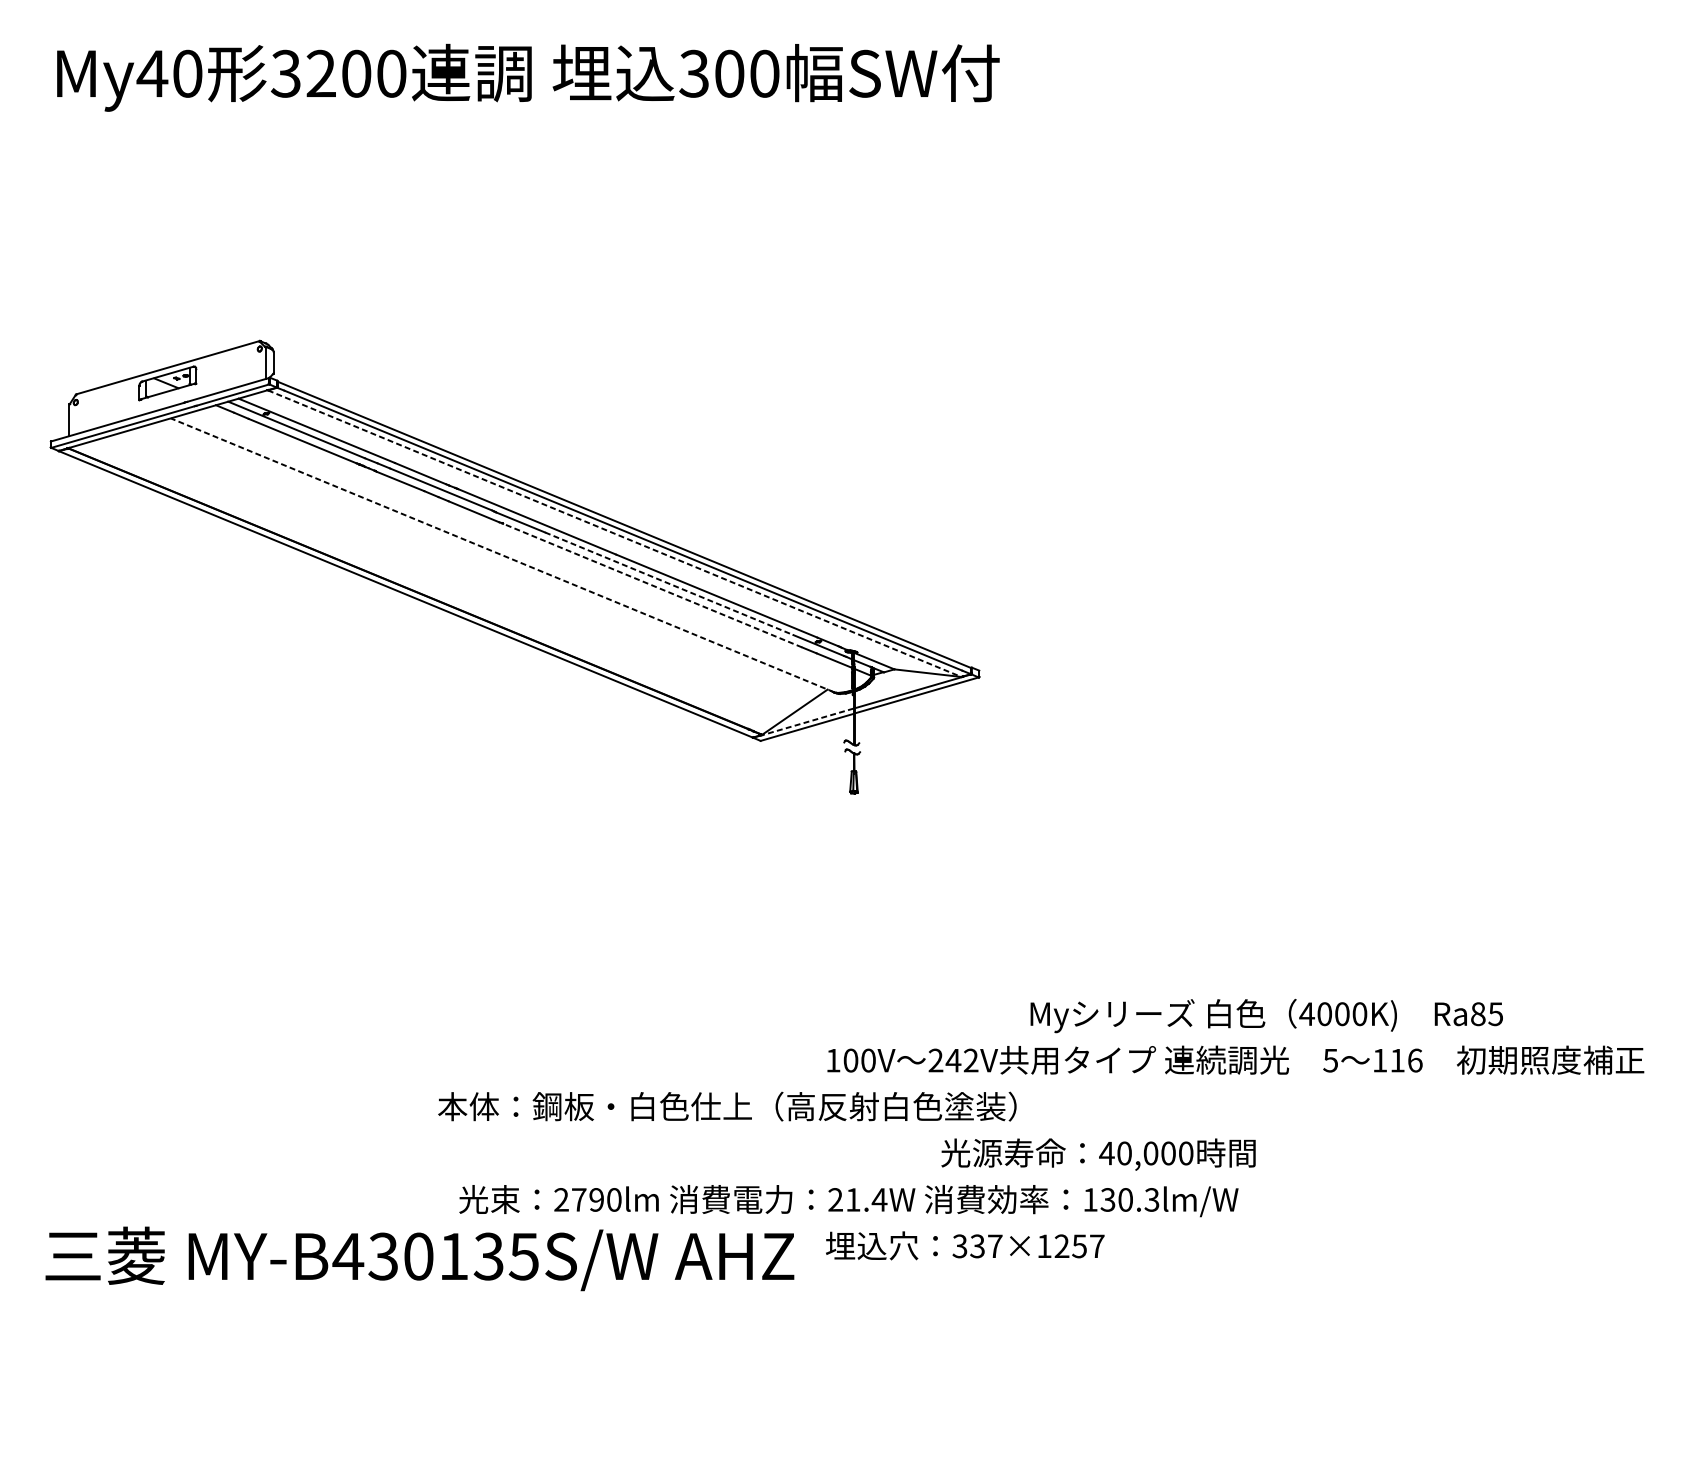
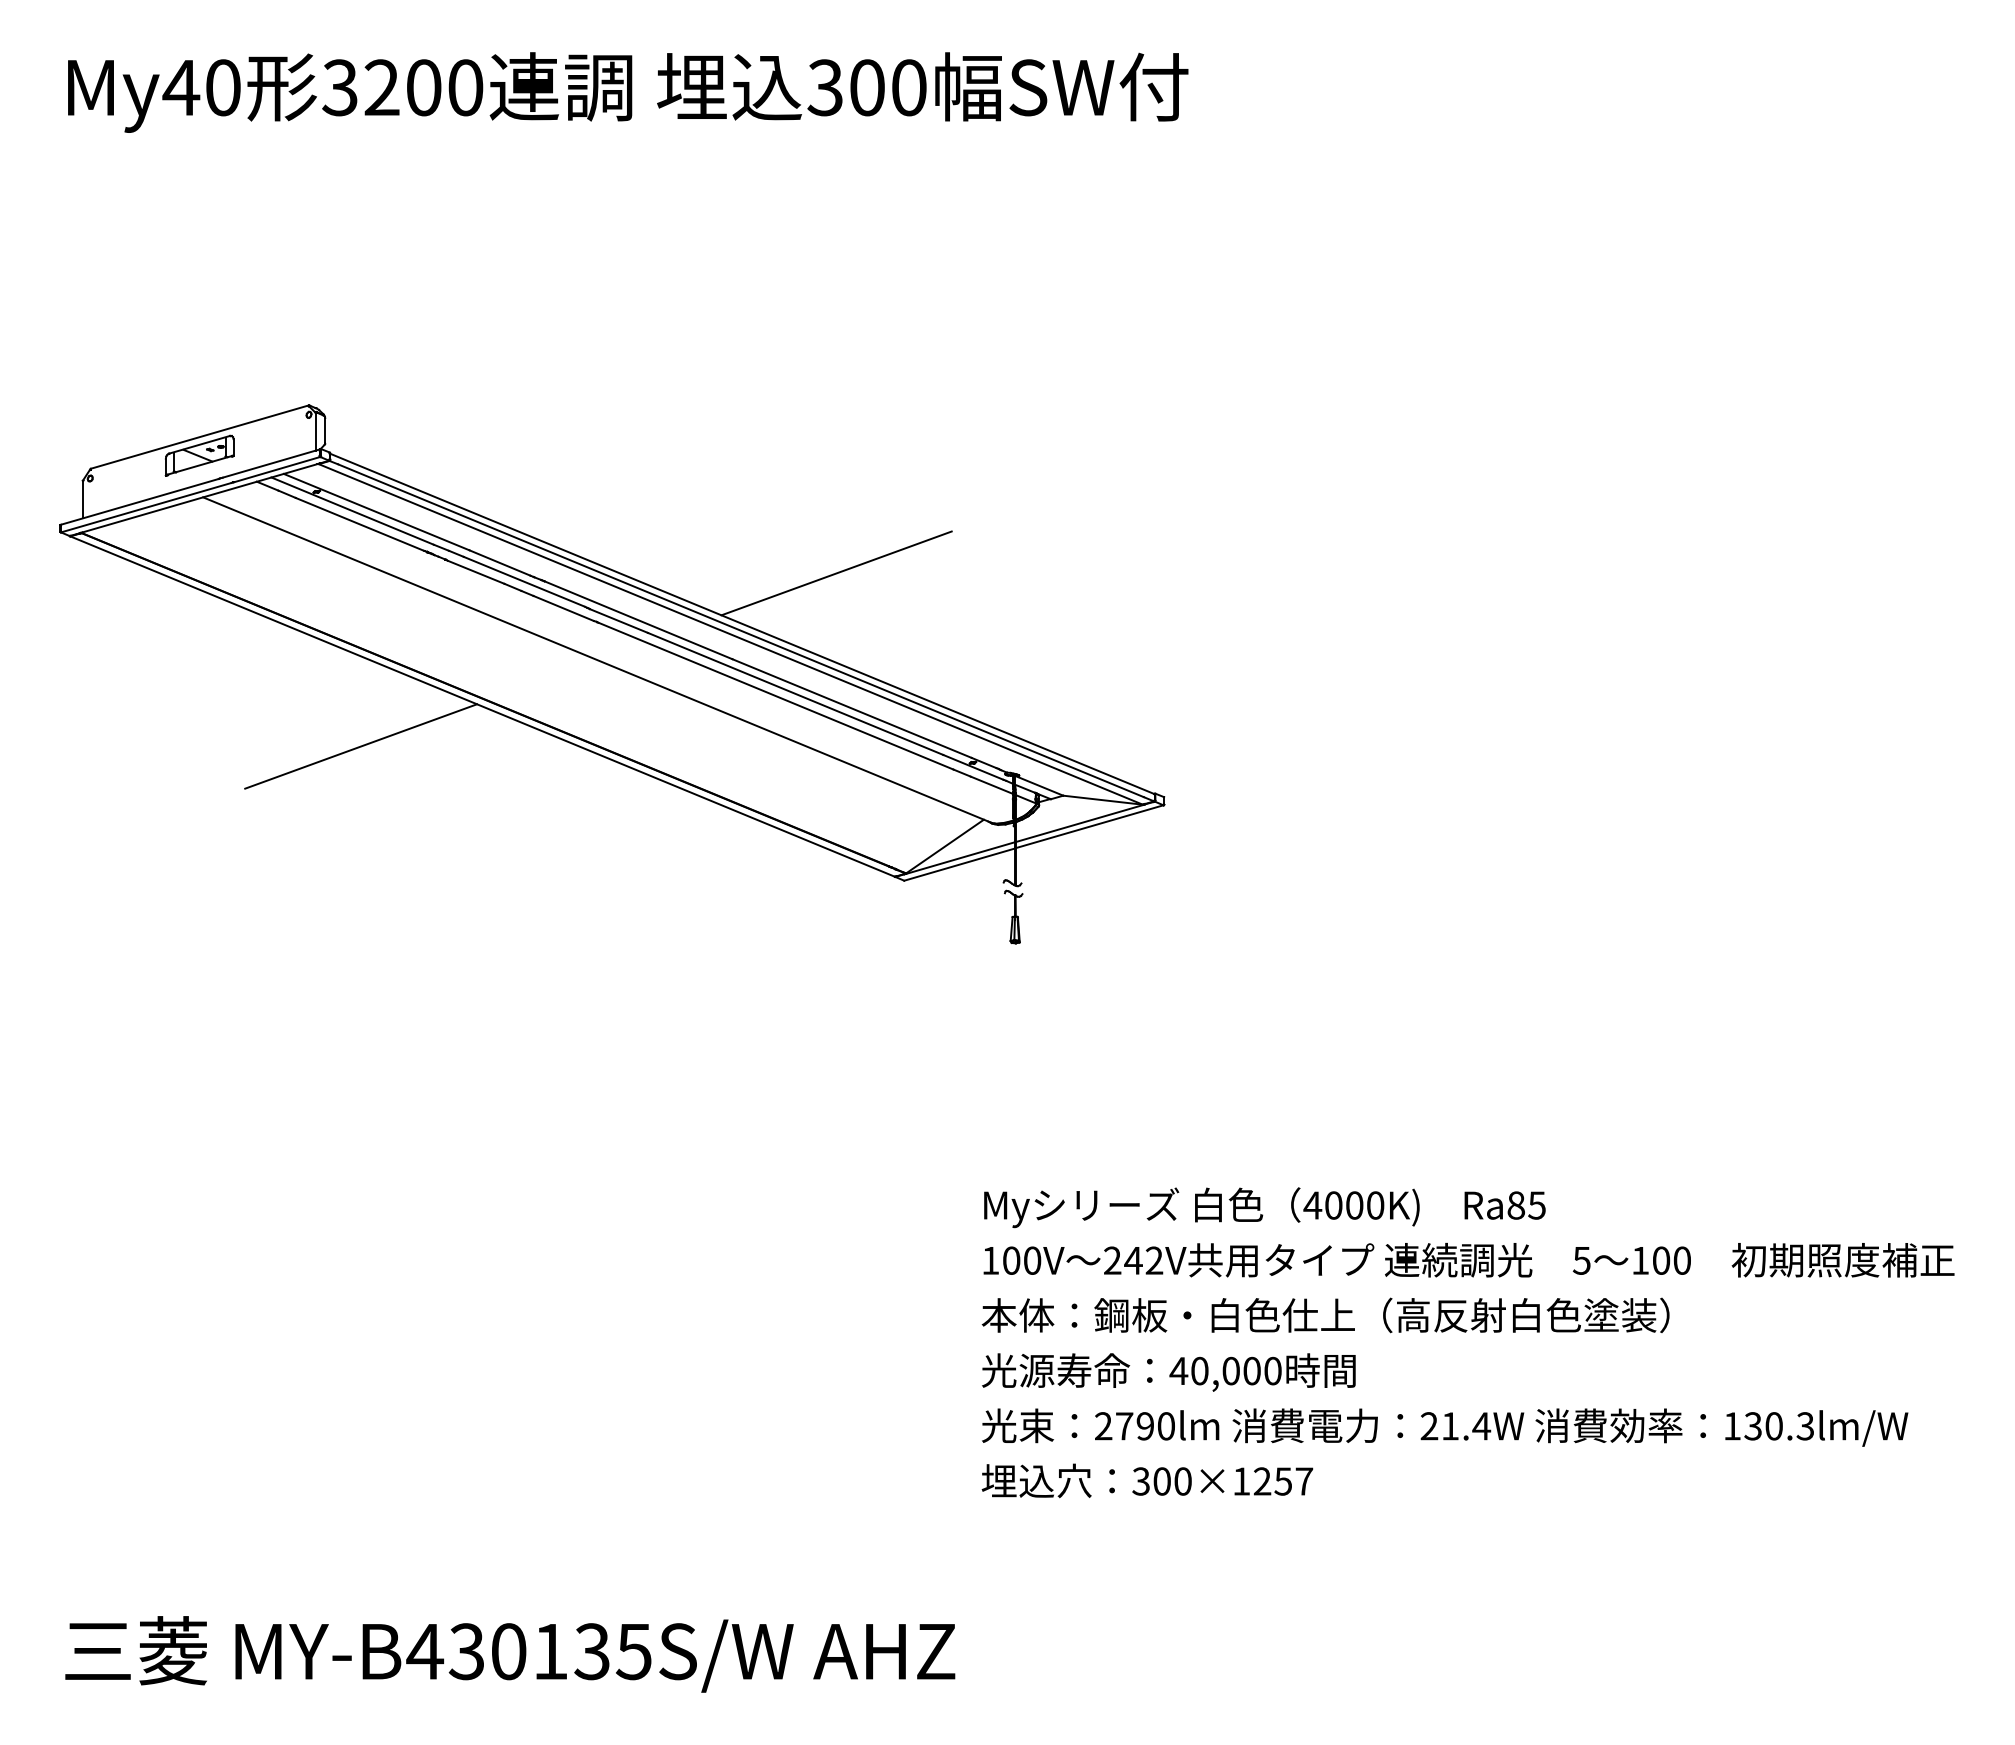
line: (703, 482) -> (836, 573), added
line: (614, 533) -> (730, 634), dashed -> solid
line: (501, 554) -> (596, 659), dashed -> solid
line: (669, 583) -> (795, 693), dashed -> solid
line: (652, 585) -> (775, 695), dashed -> solid
line: (304, 627) -> (361, 746), added
line: (807, 722) -> (960, 858), dashed -> solid
text: (1266, 1015) -> (1264, 1207), moved
text: (1406, 1060) -> (1672, 1260), 116 -> 100
text: (727, 1106) -> (1325, 1315), moved
text: (1098, 1154) -> (1168, 1372), moved
text: (849, 1200) -> (1445, 1427), moved
text: (986, 1246) -> (1172, 1481), 337×1257 -> 300×1257
text: (420, 1258) -> (510, 1654), moved

